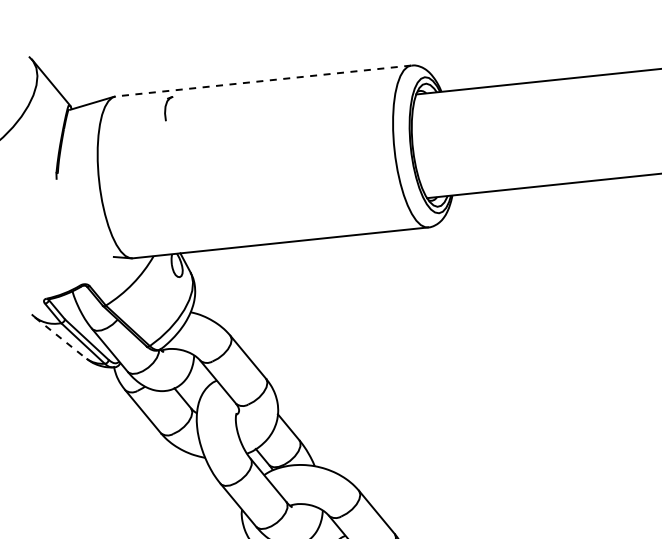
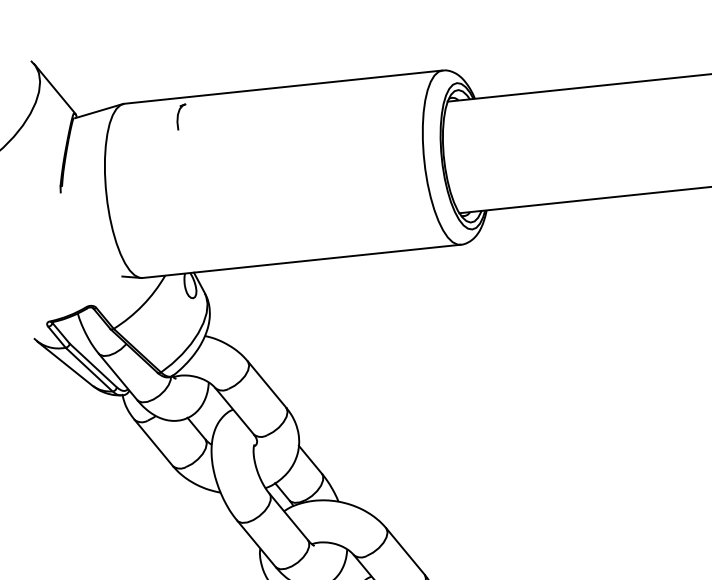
line: (263, 81) -> (283, 87), dashed -> solid
line: (61, 338) -> (65, 364), dashed -> solid

